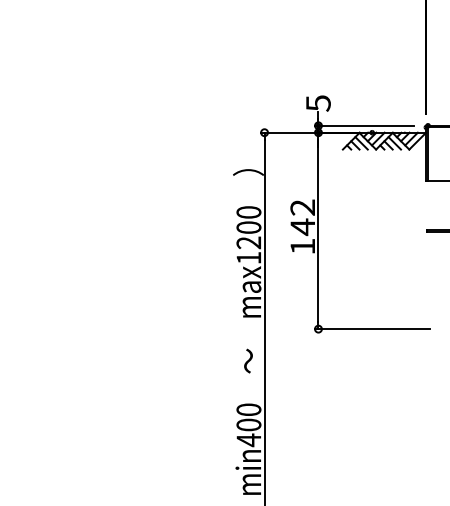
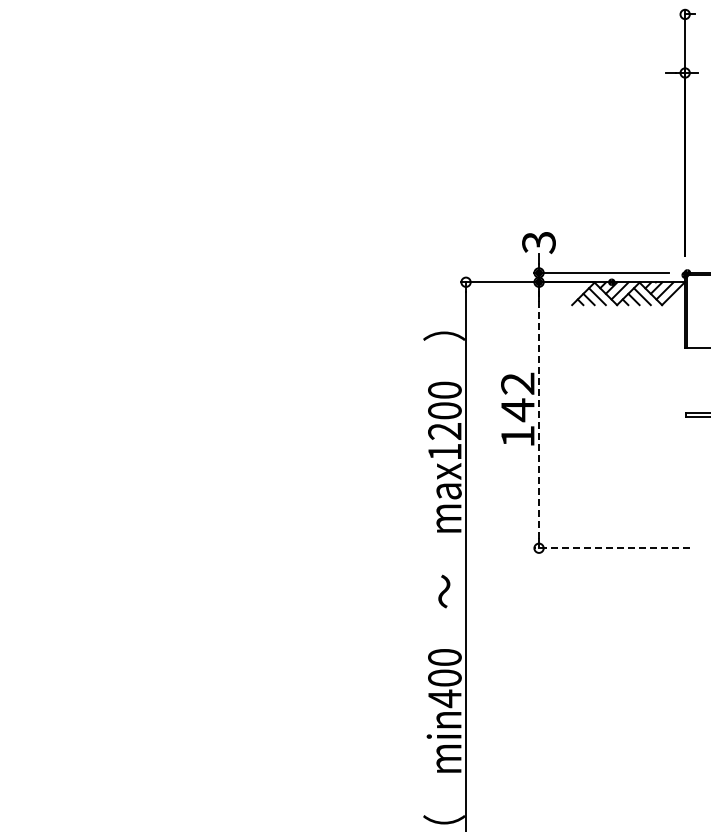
text: (318, 103) -> (538, 242), 5 -> 3
line: (318, 231) -> (539, 415), solid -> dashed
line: (372, 329) -> (612, 548), solid -> dashed

